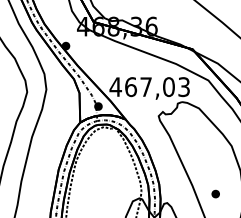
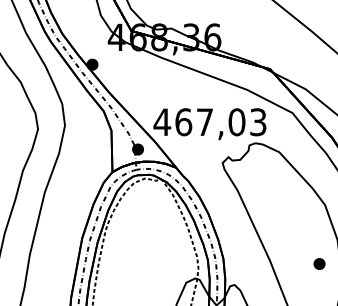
part: (215, 193) -> (319, 263), moved

